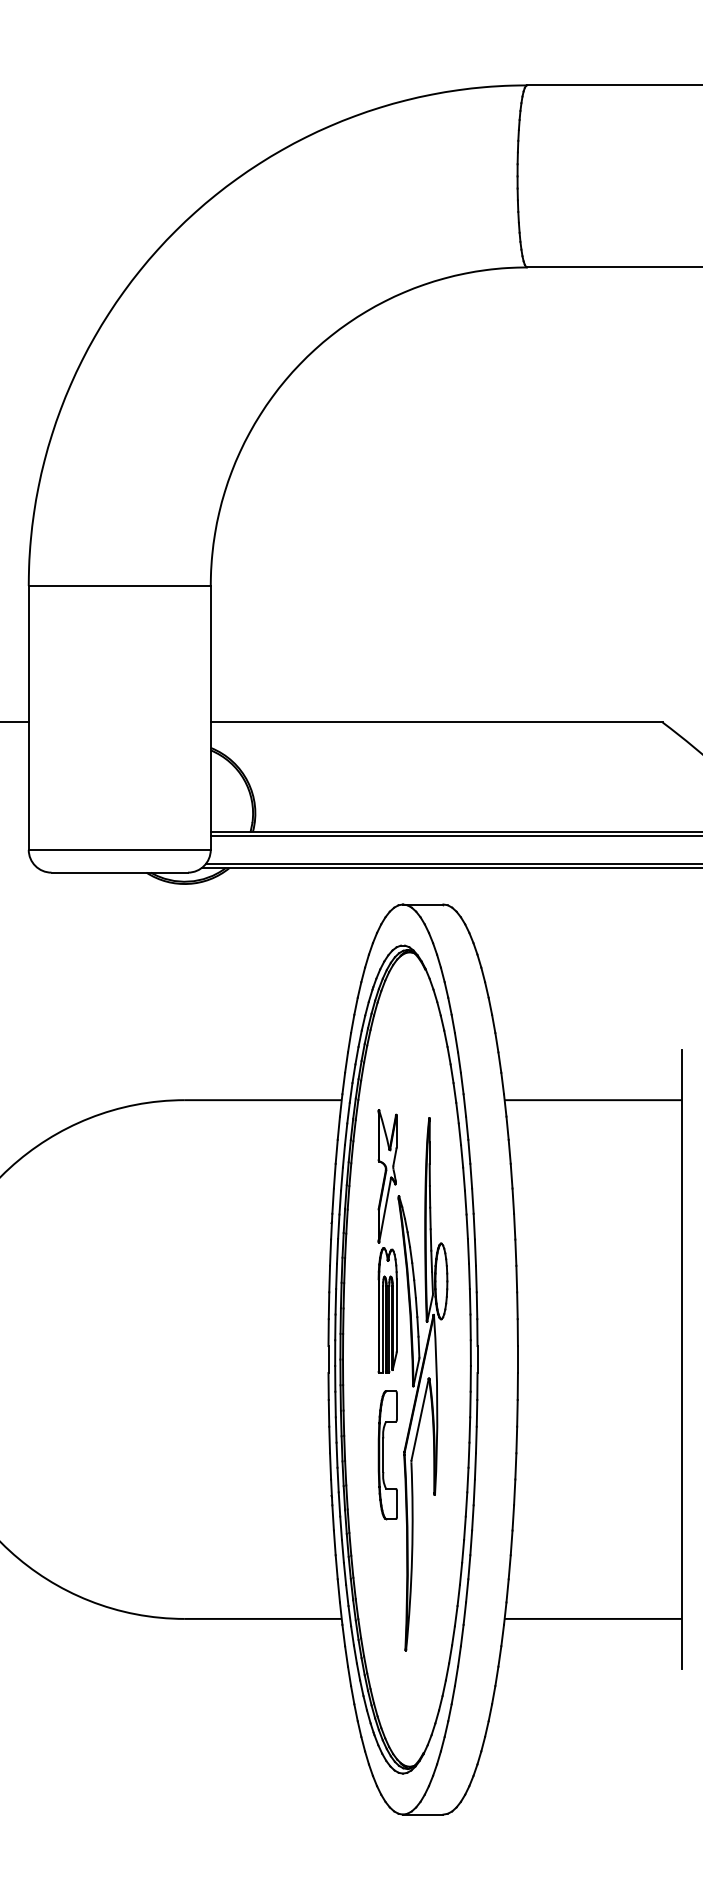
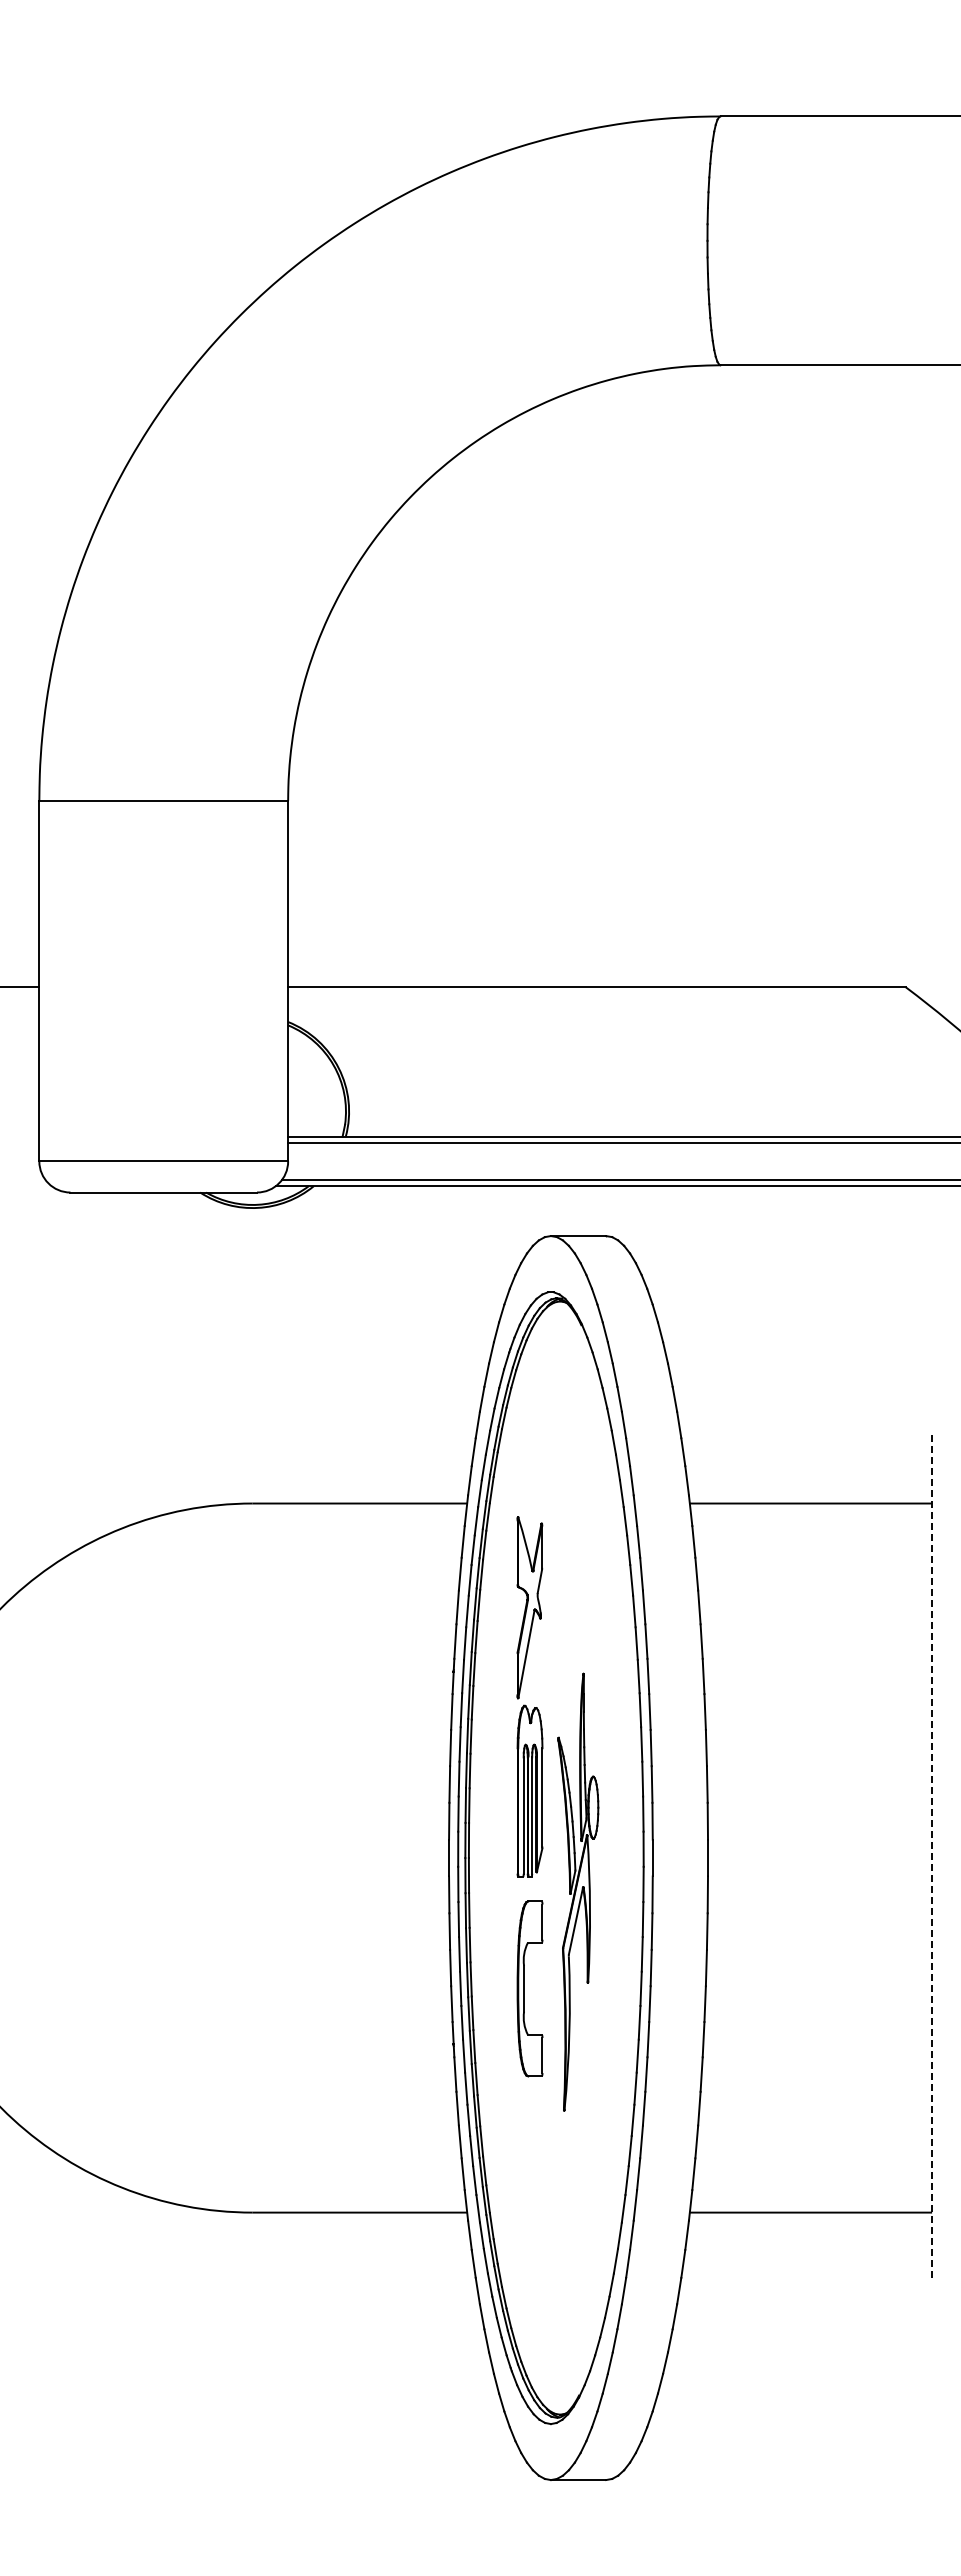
line: (682, 1359) -> (932, 1858), solid -> dashed
part: (423, 1384) -> (578, 1892), size x0.6

